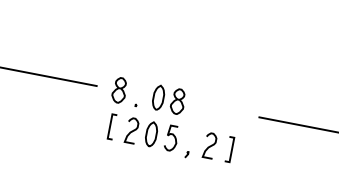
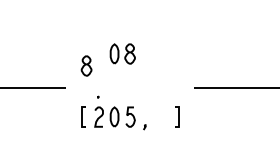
part: (119, 89) -> (86, 65), moved
part: (168, 99) -> (122, 53), moved
curve: (210, 145) -> (161, 116), removed

